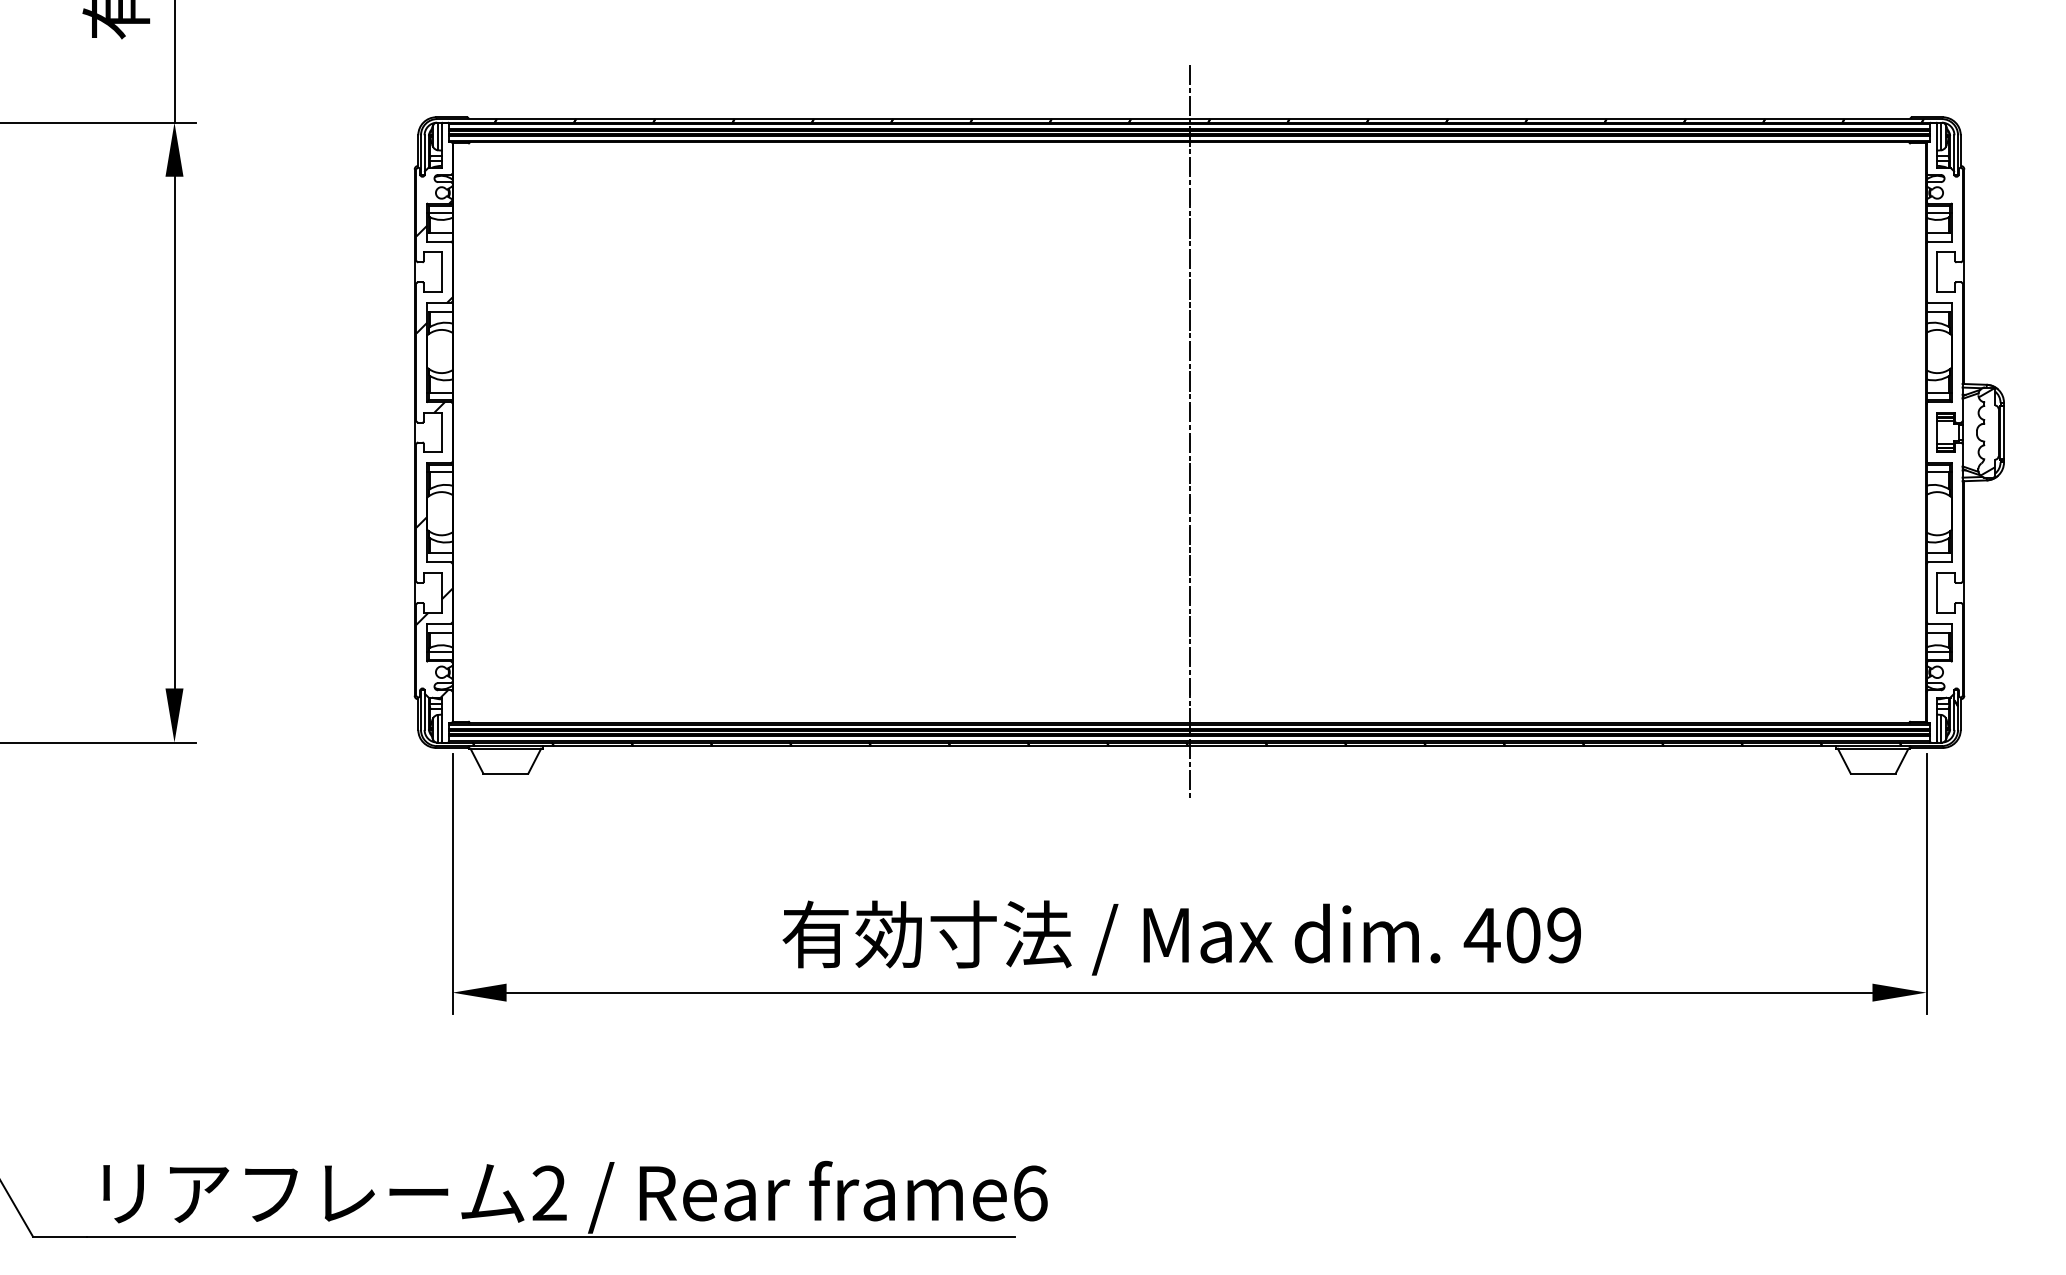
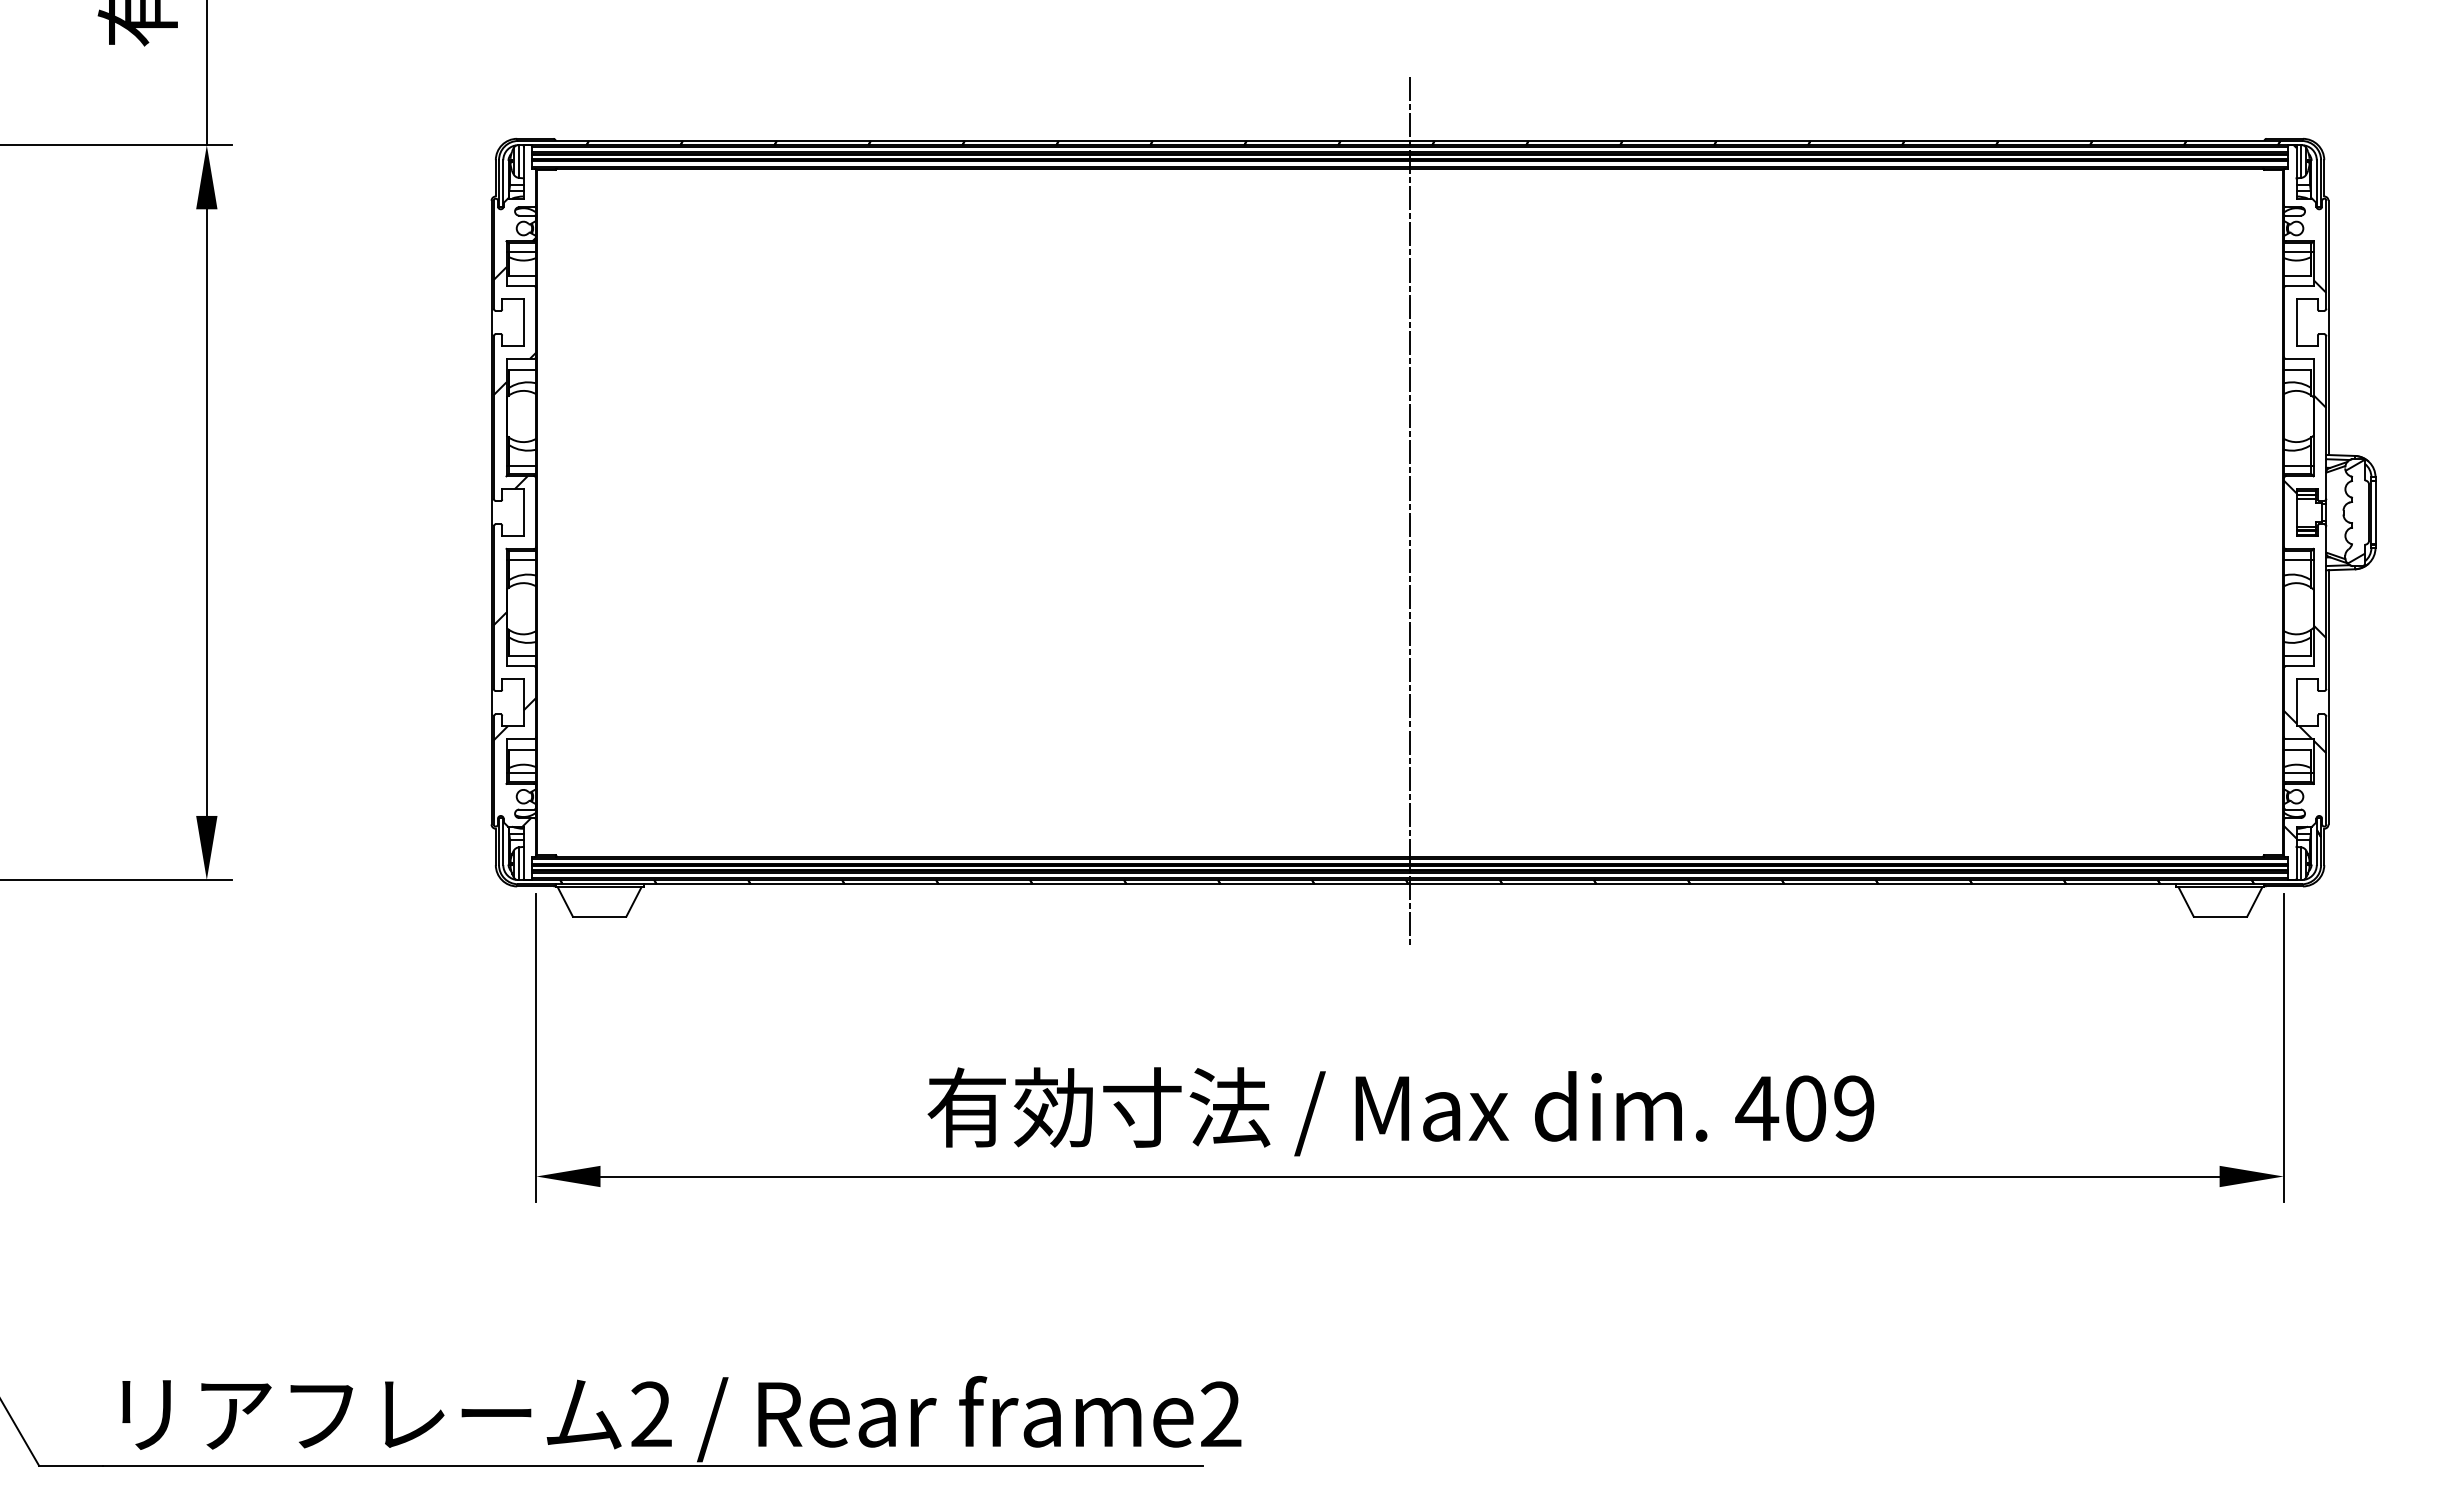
hatch: (1944, 414) -> (2304, 491), added
text: (1030, 1193) -> (1221, 1414), frame6 -> frame2

